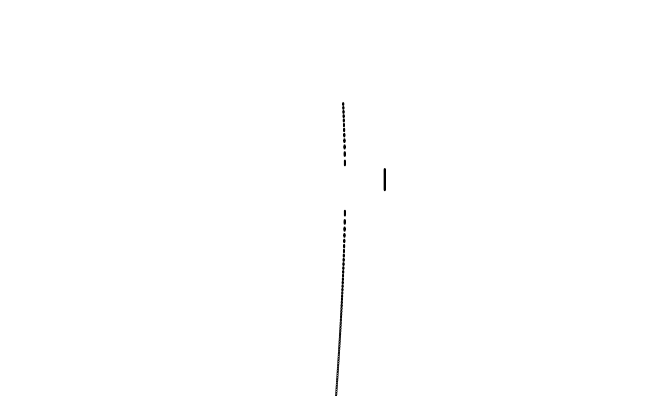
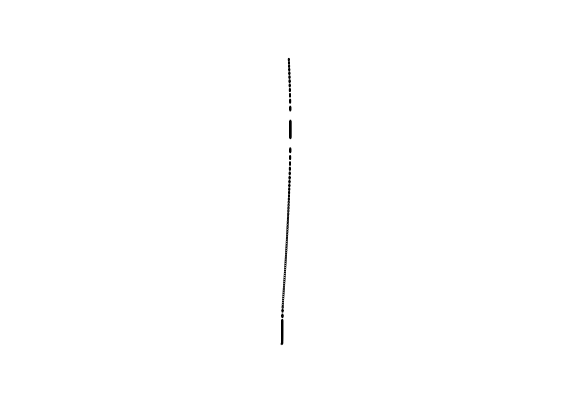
line: (384, 179) -> (290, 129), moved

